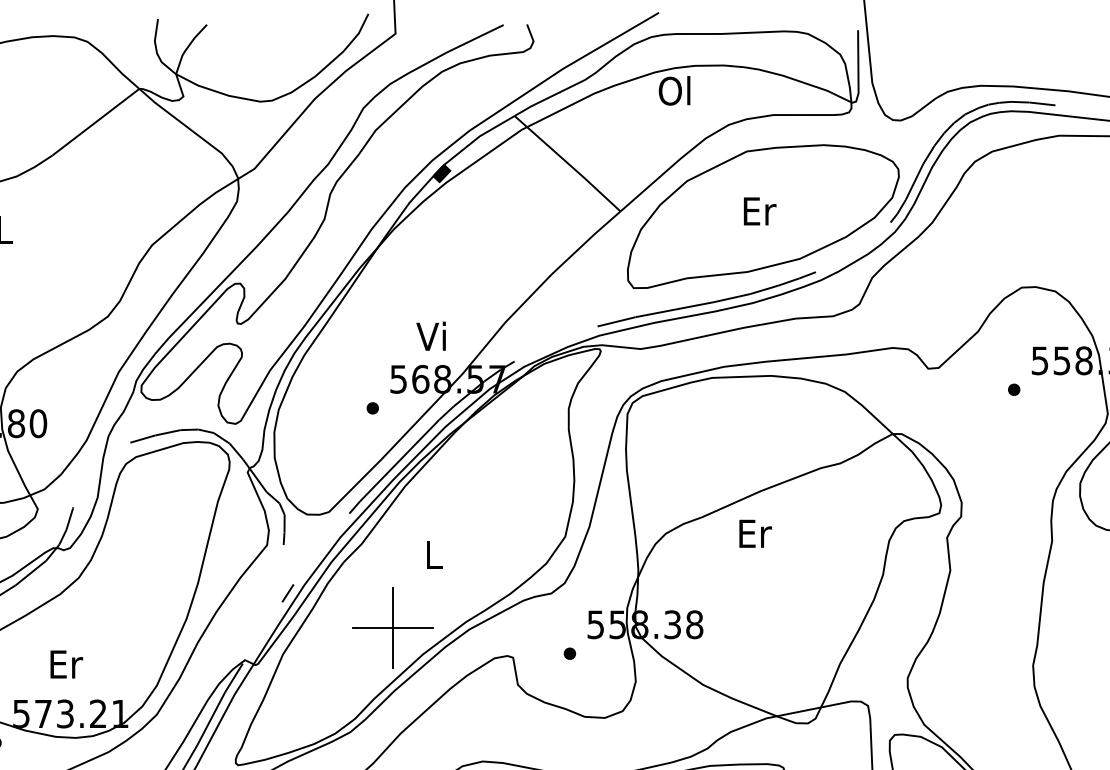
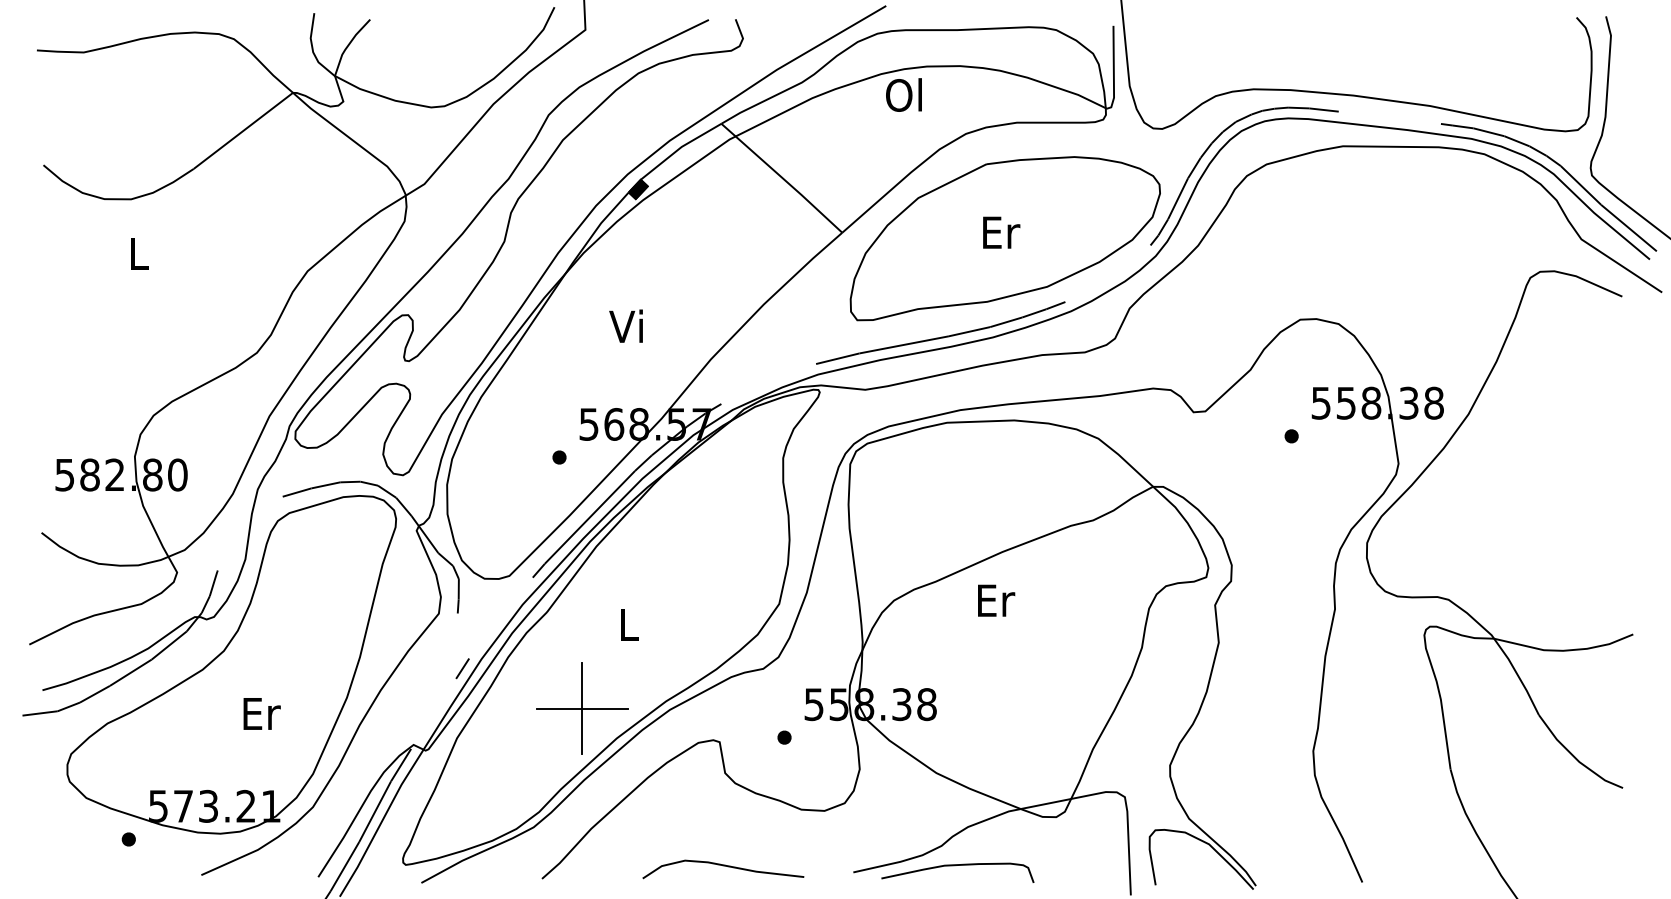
text: (430, 335) -> (625, 325), moved
text: (66, 664) -> (261, 713), moved

